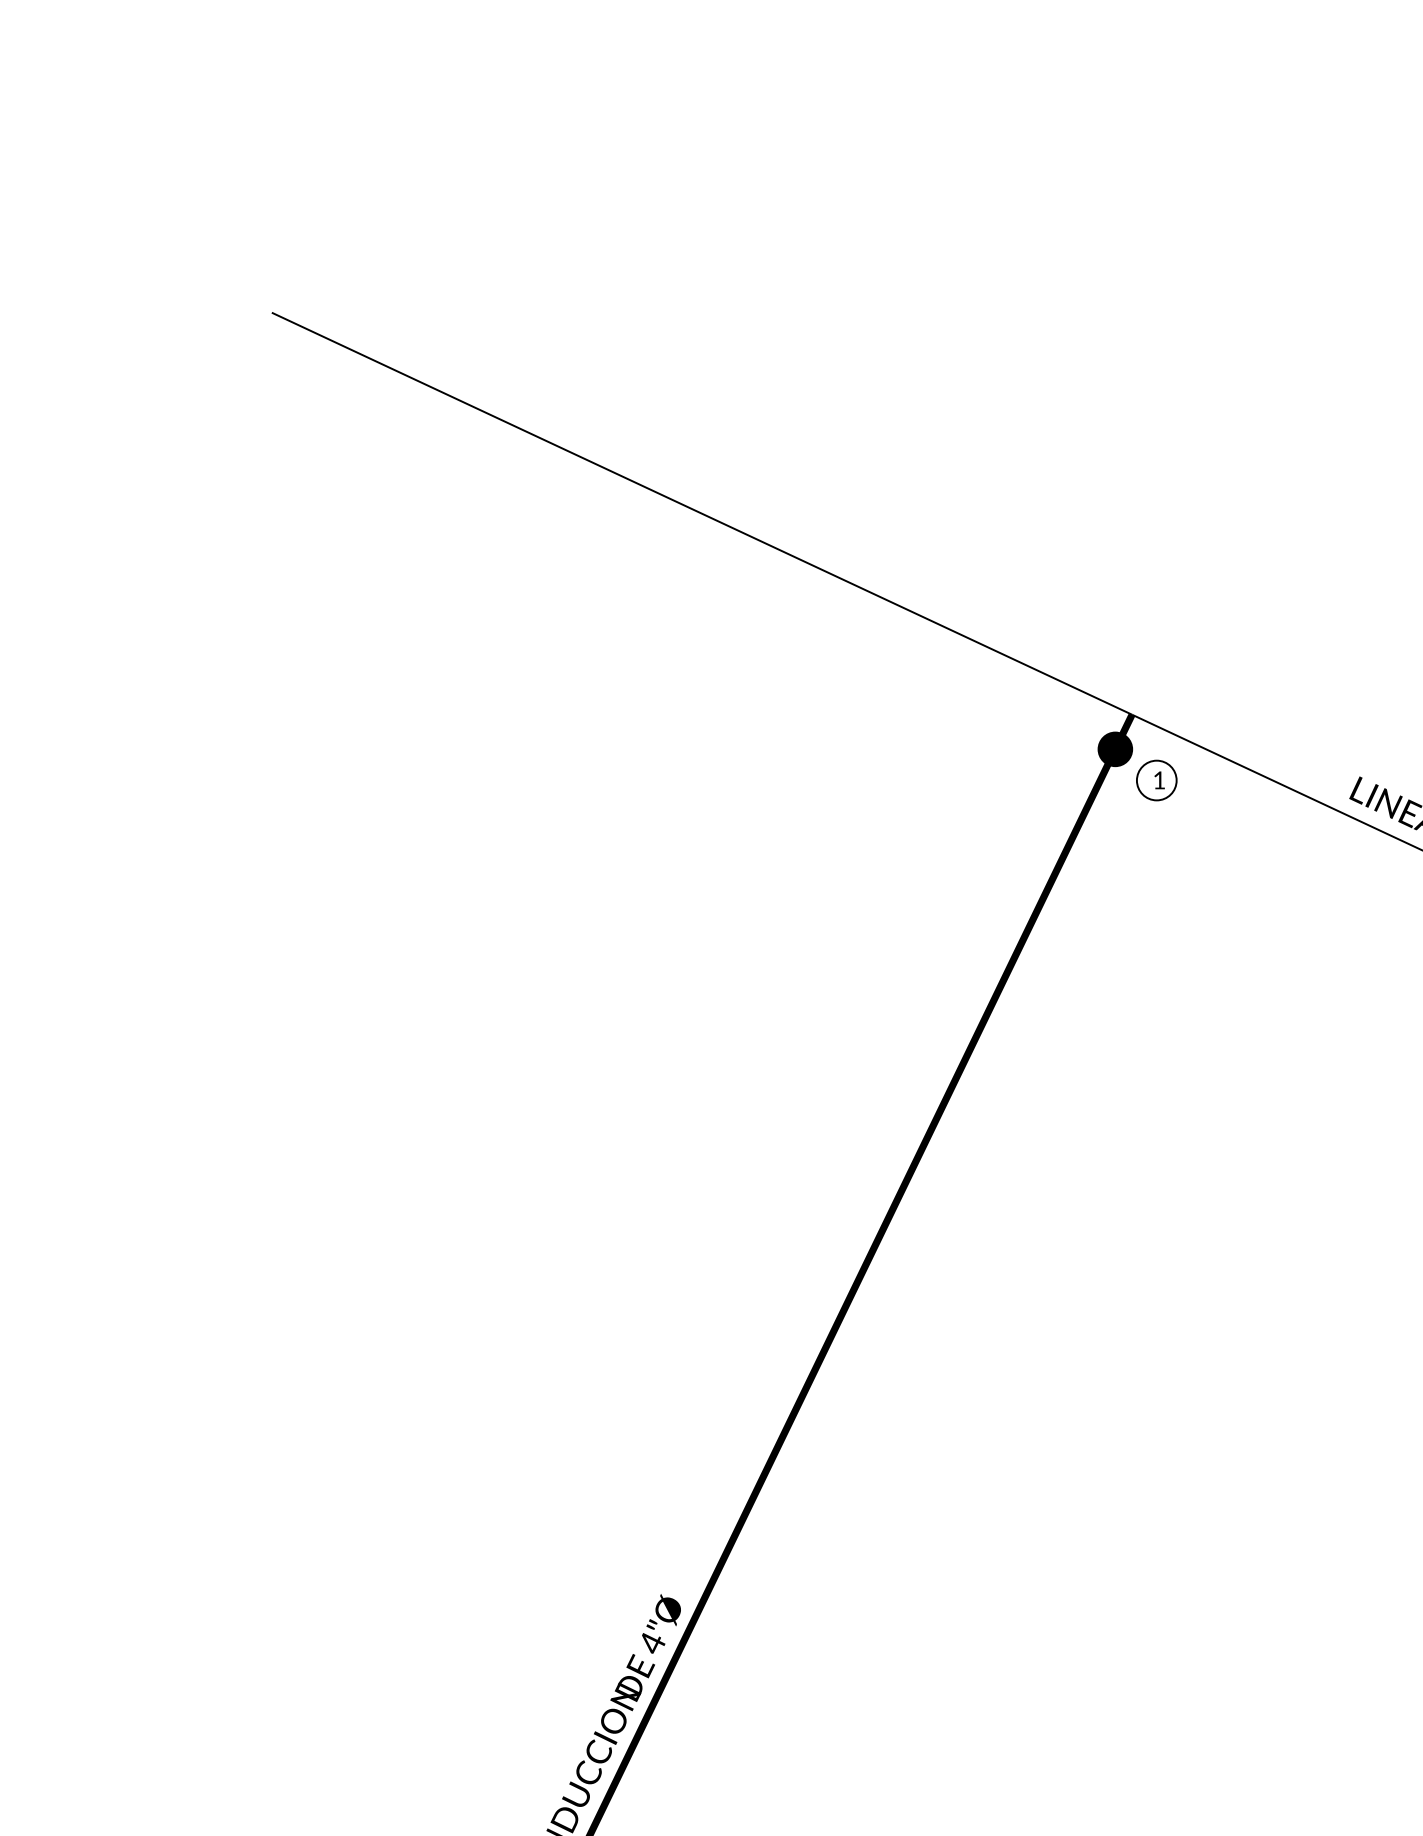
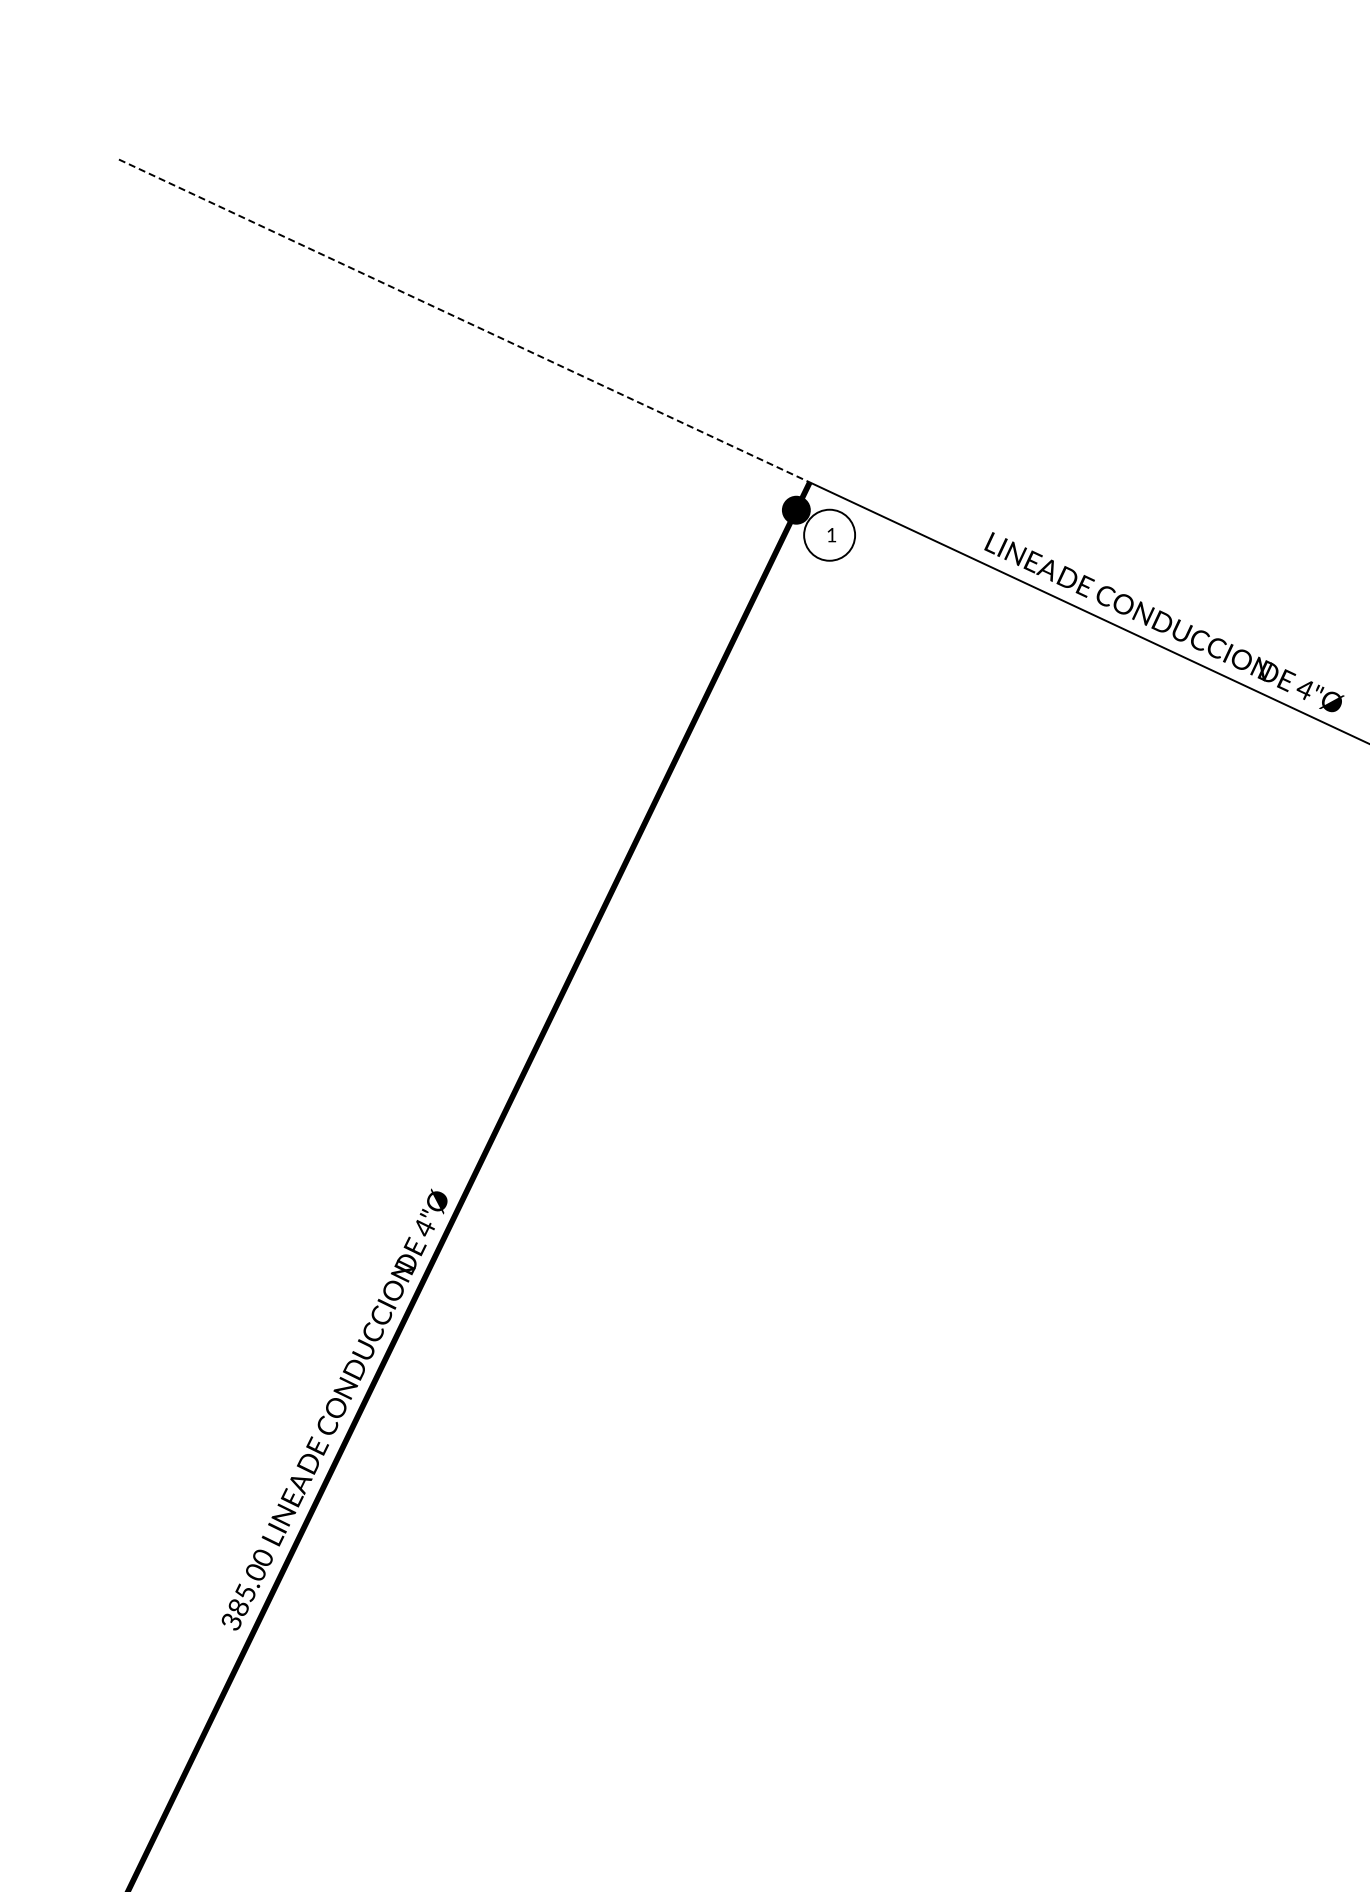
line: (702, 514) -> (464, 321), solid -> dashed
circle: (1156, 780) -> (829, 535), size x1.6

